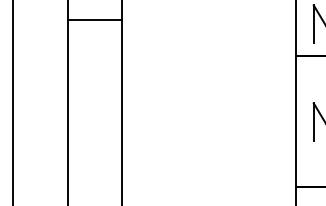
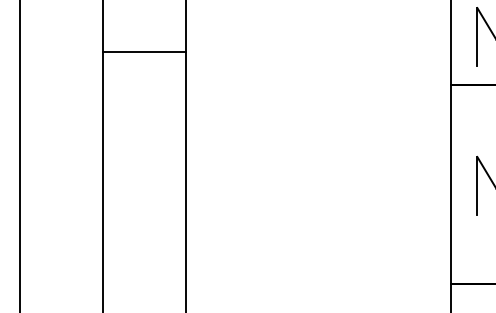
line: (94, 19) -> (143, 52), moved

